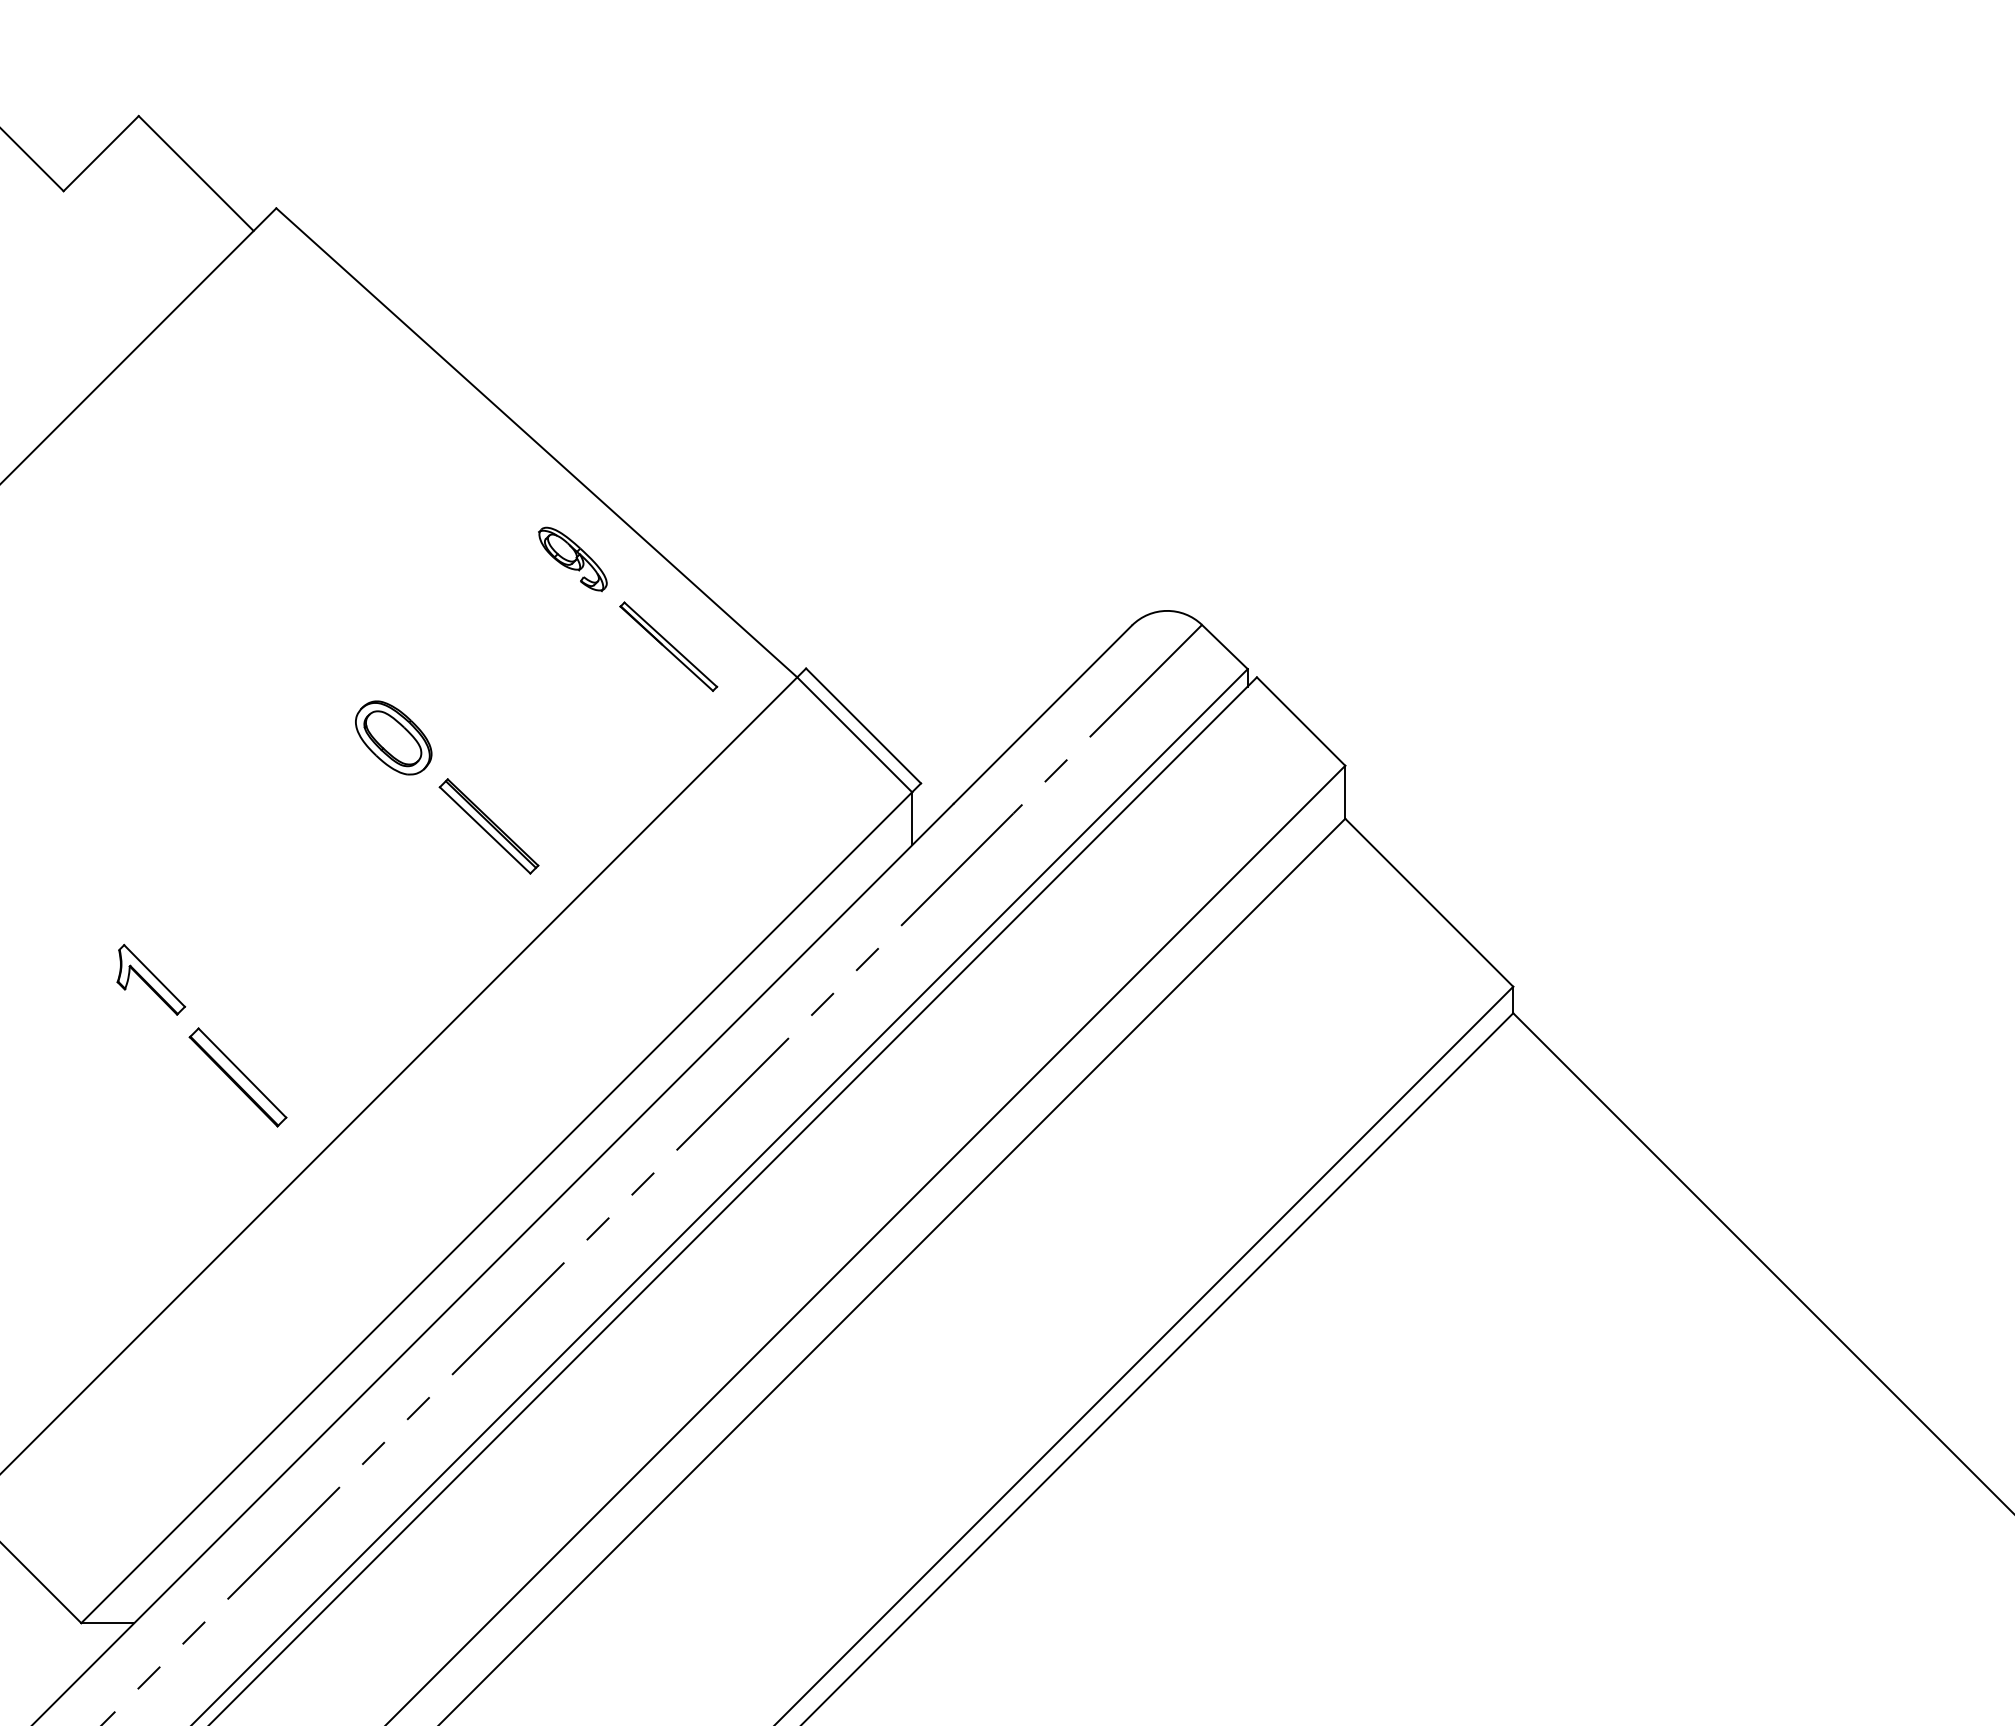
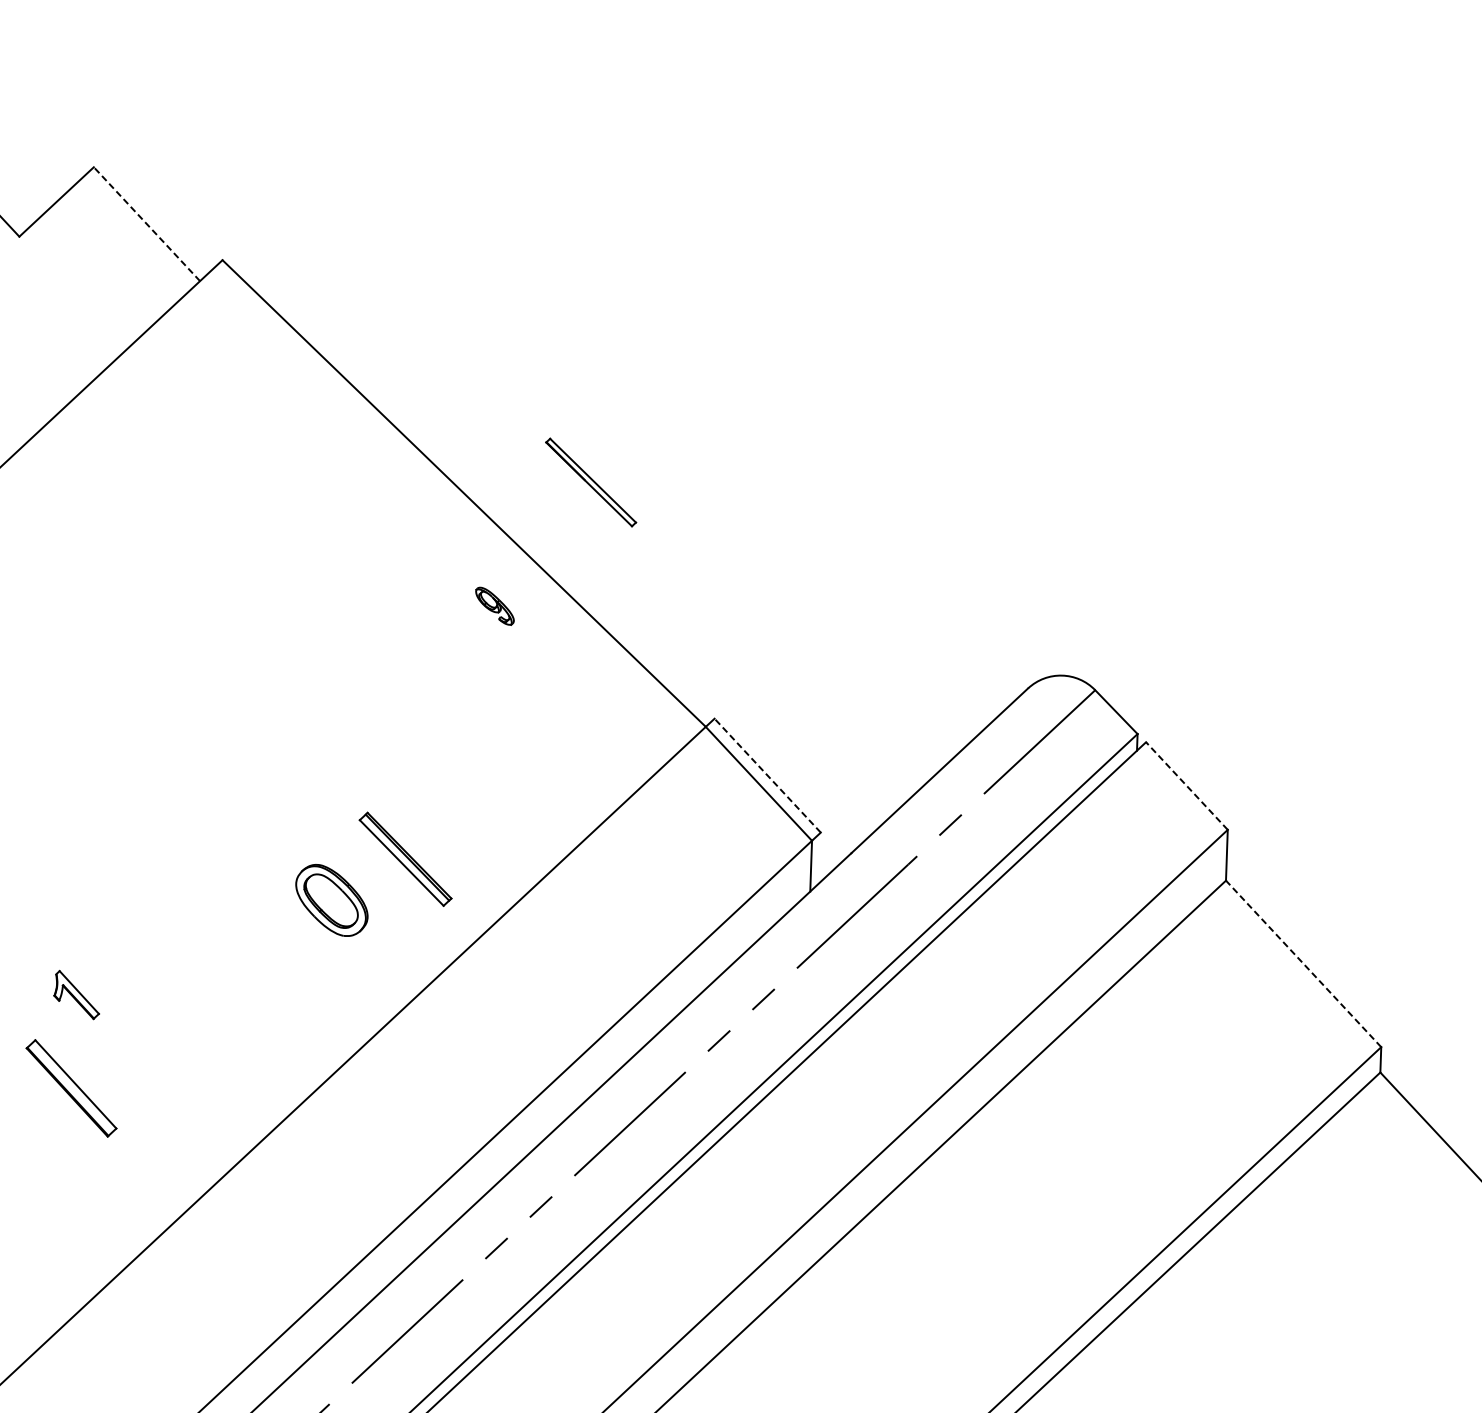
line: (195, 173) -> (146, 224), solid -> dashed
part: (572, 559) -> (494, 606), size x0.6
part: (668, 646) -> (590, 482), moved
line: (1301, 721) -> (1187, 786), solid -> dashed
line: (863, 725) -> (767, 775), solid -> dashed
part: (393, 737) -> (331, 899), moved
line: (1429, 902) -> (1303, 963), solid -> dashed
part: (151, 979) -> (77, 994), size x0.7
part: (237, 1077) -> (71, 1088), moved

